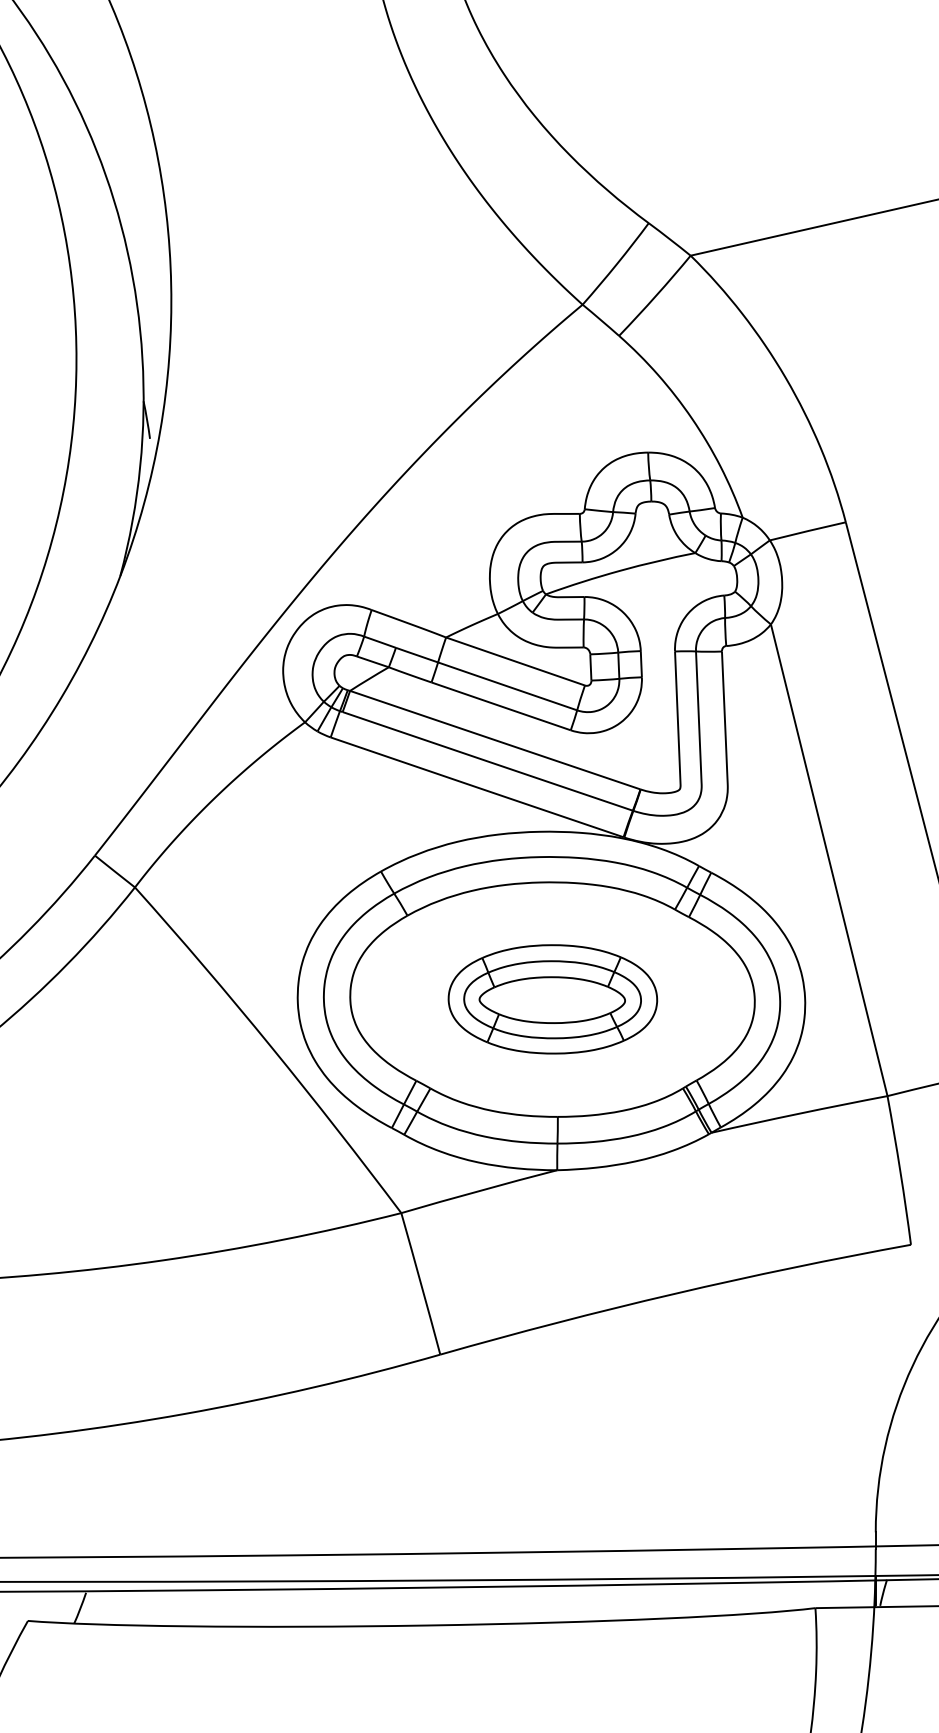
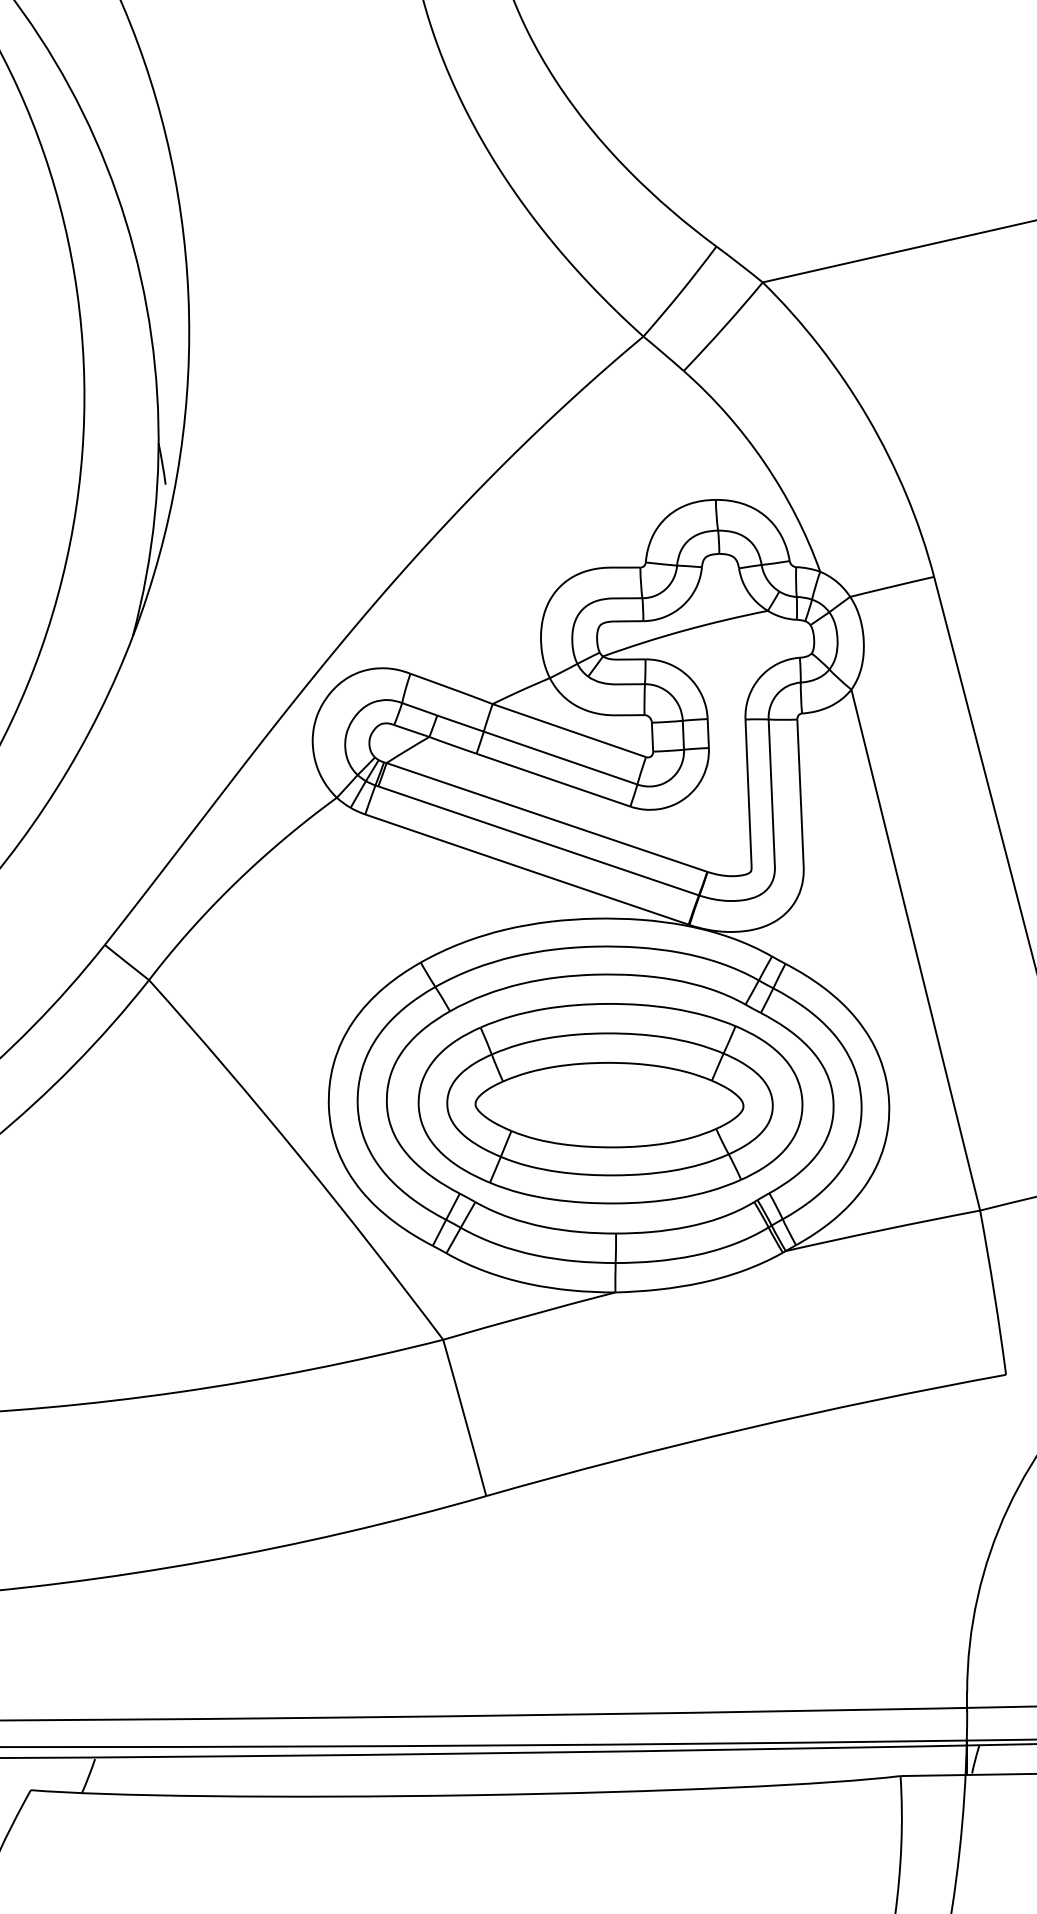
part: (552, 999) -> (610, 1103), size x1.67

